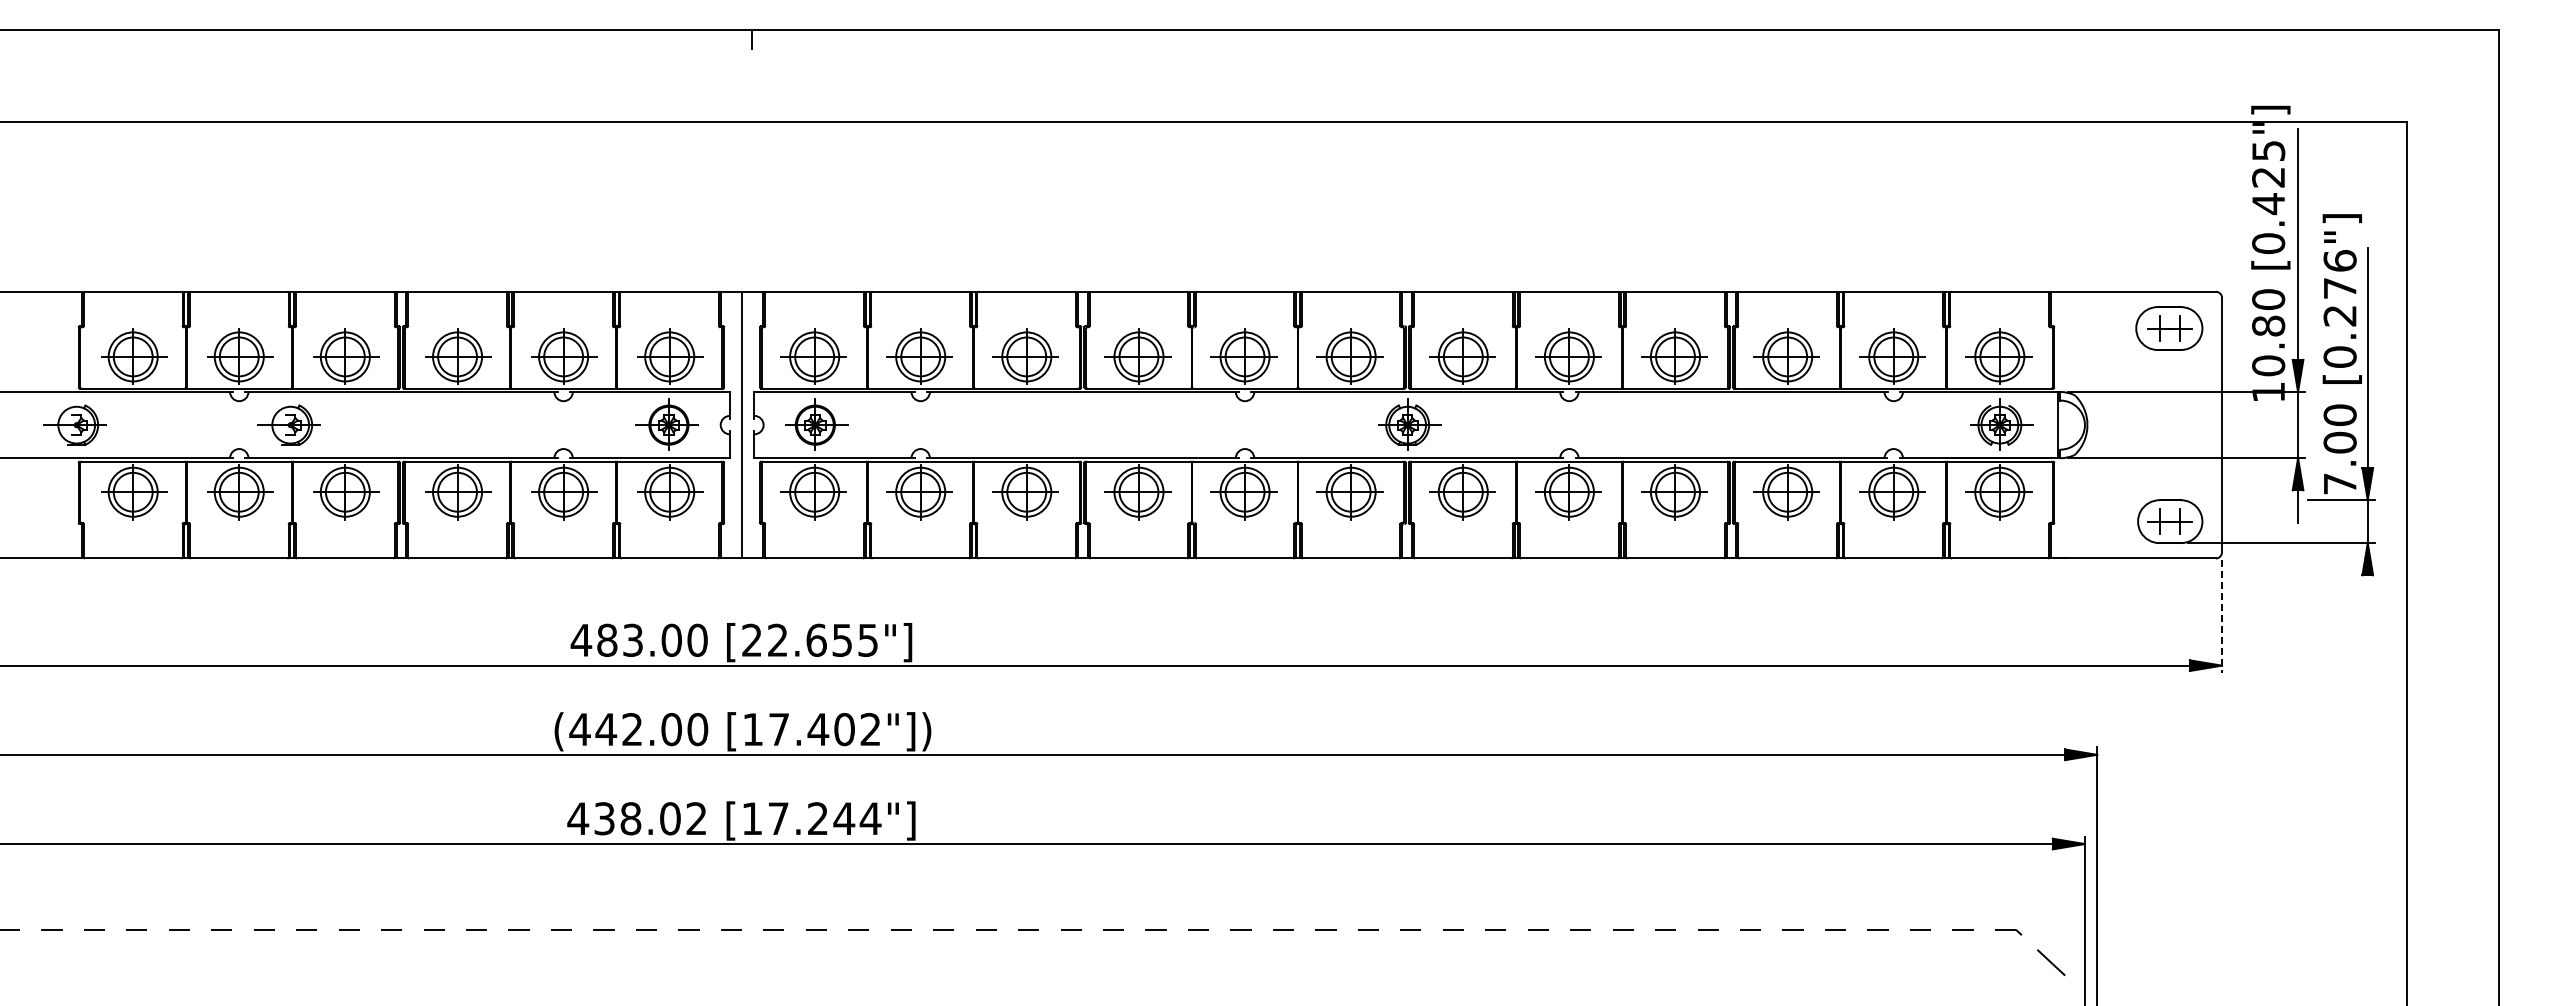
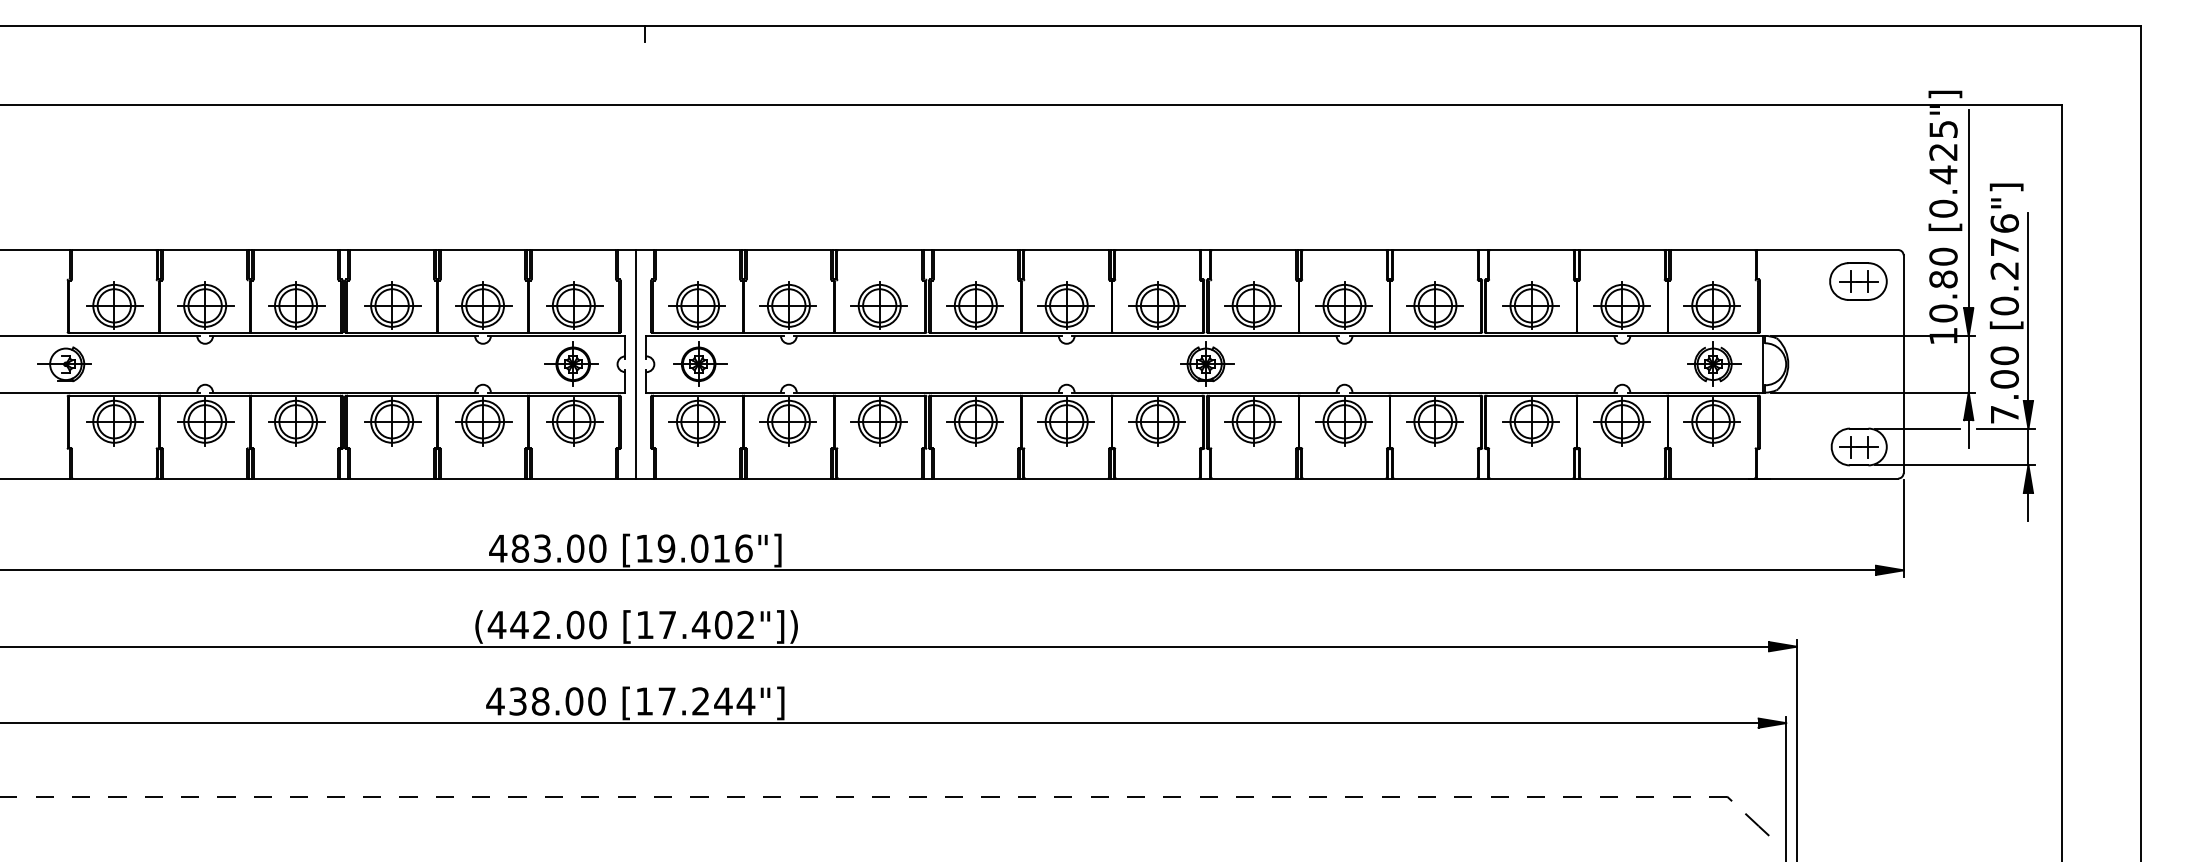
part: (288, 424) -> (247, 363), removed
line: (2237, 500) -> (1916, 428), added
line: (2367, 591) -> (2028, 506), added
line: (2222, 616) -> (1903, 528), dashed -> solid
text: (810, 639) -> (694, 547), [22.655"] -> [19.016"]
text: (696, 818) -> (596, 701), 438.02 -> 438.00

